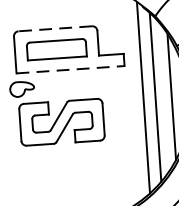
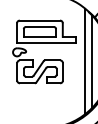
line: (54, 28) -> (39, 20), dashed -> solid
line: (70, 69) -> (46, 43), dashed -> solid

